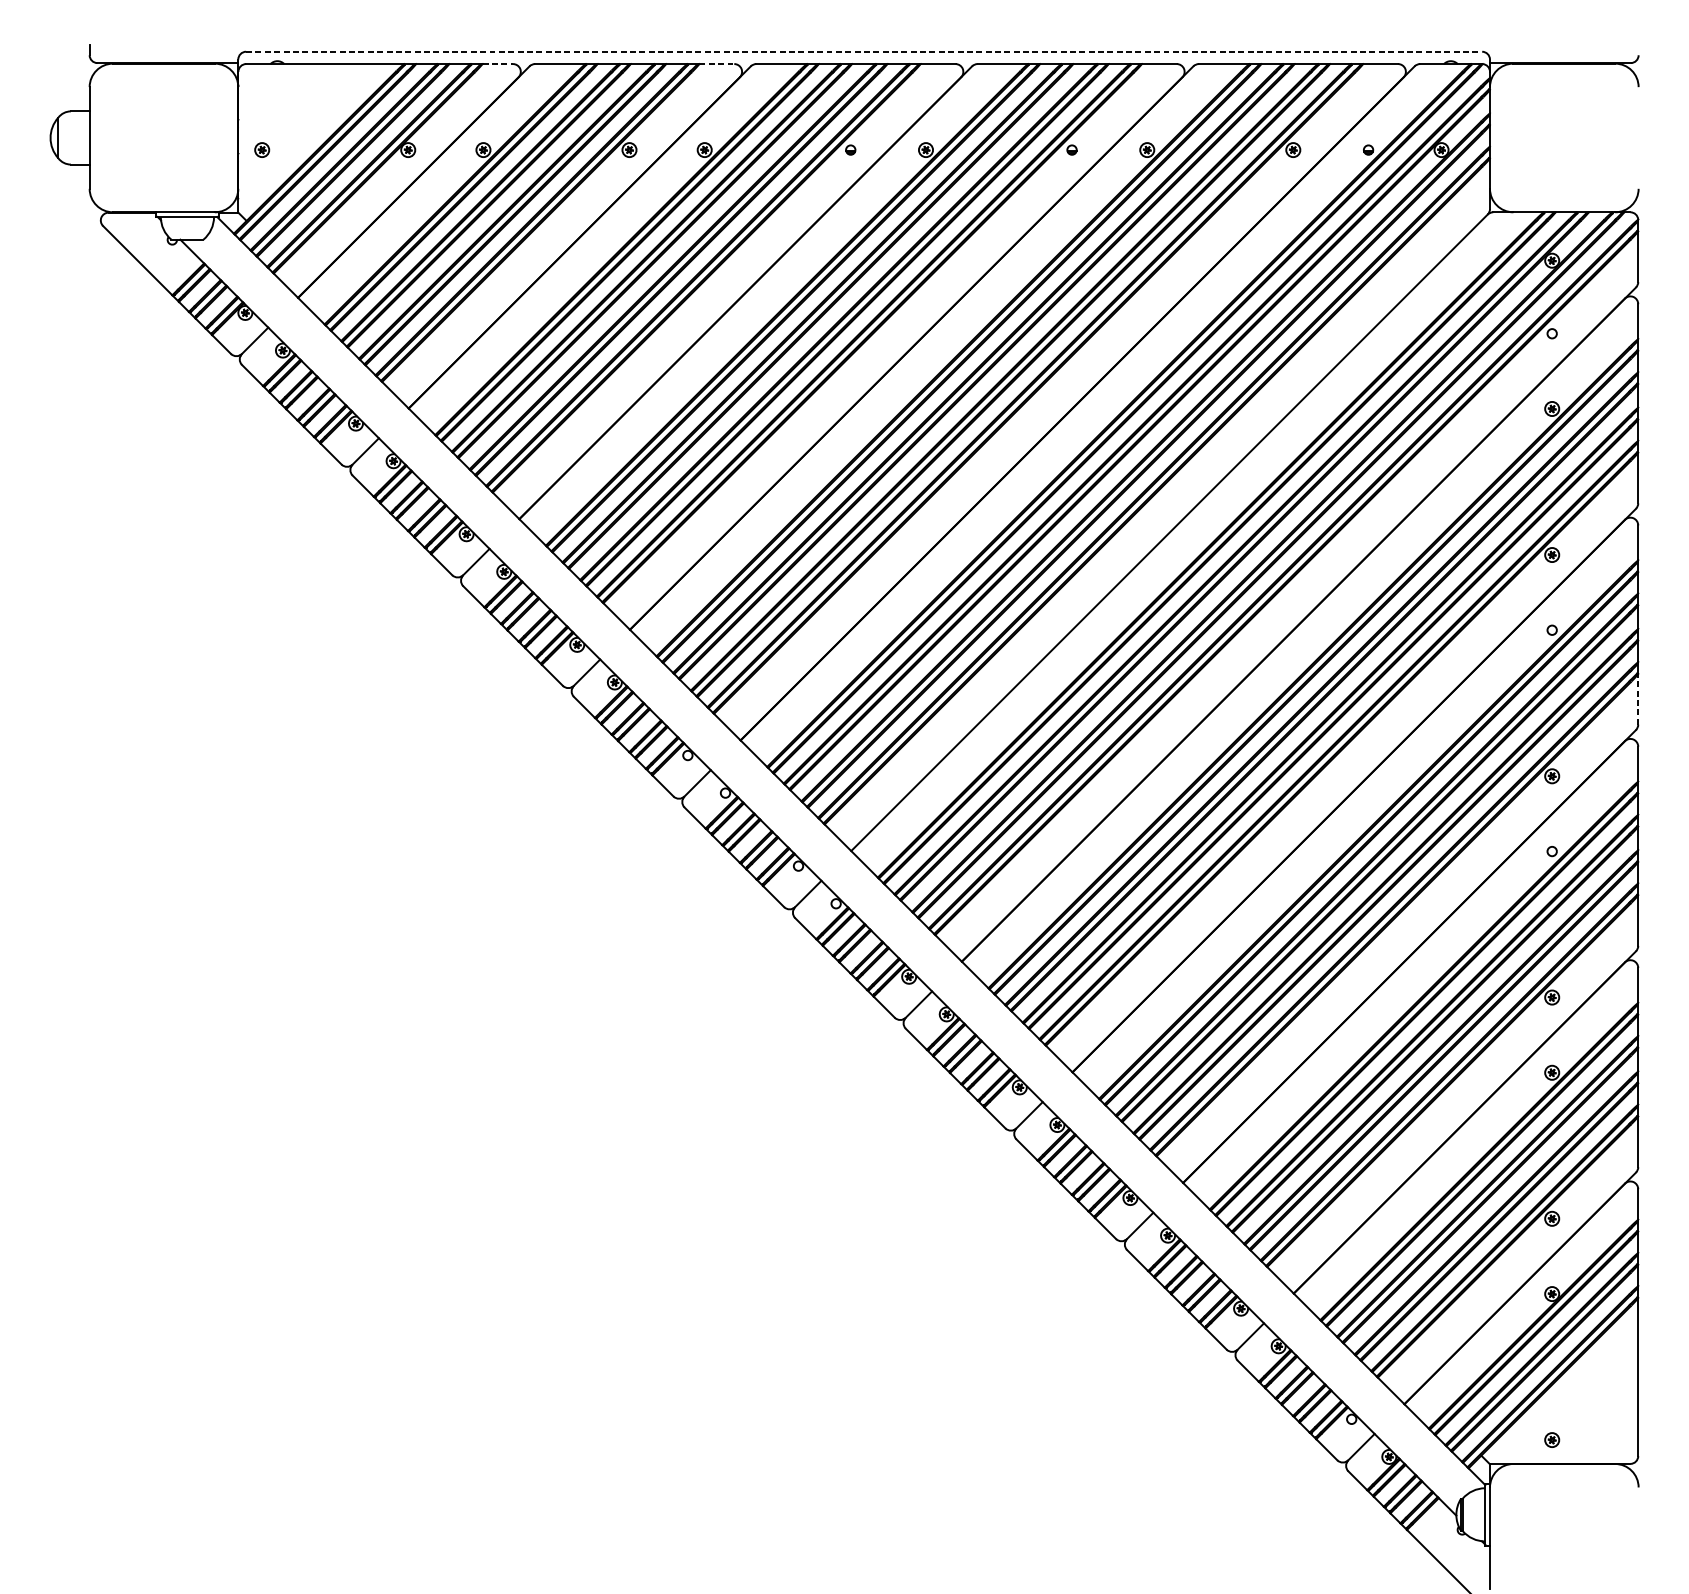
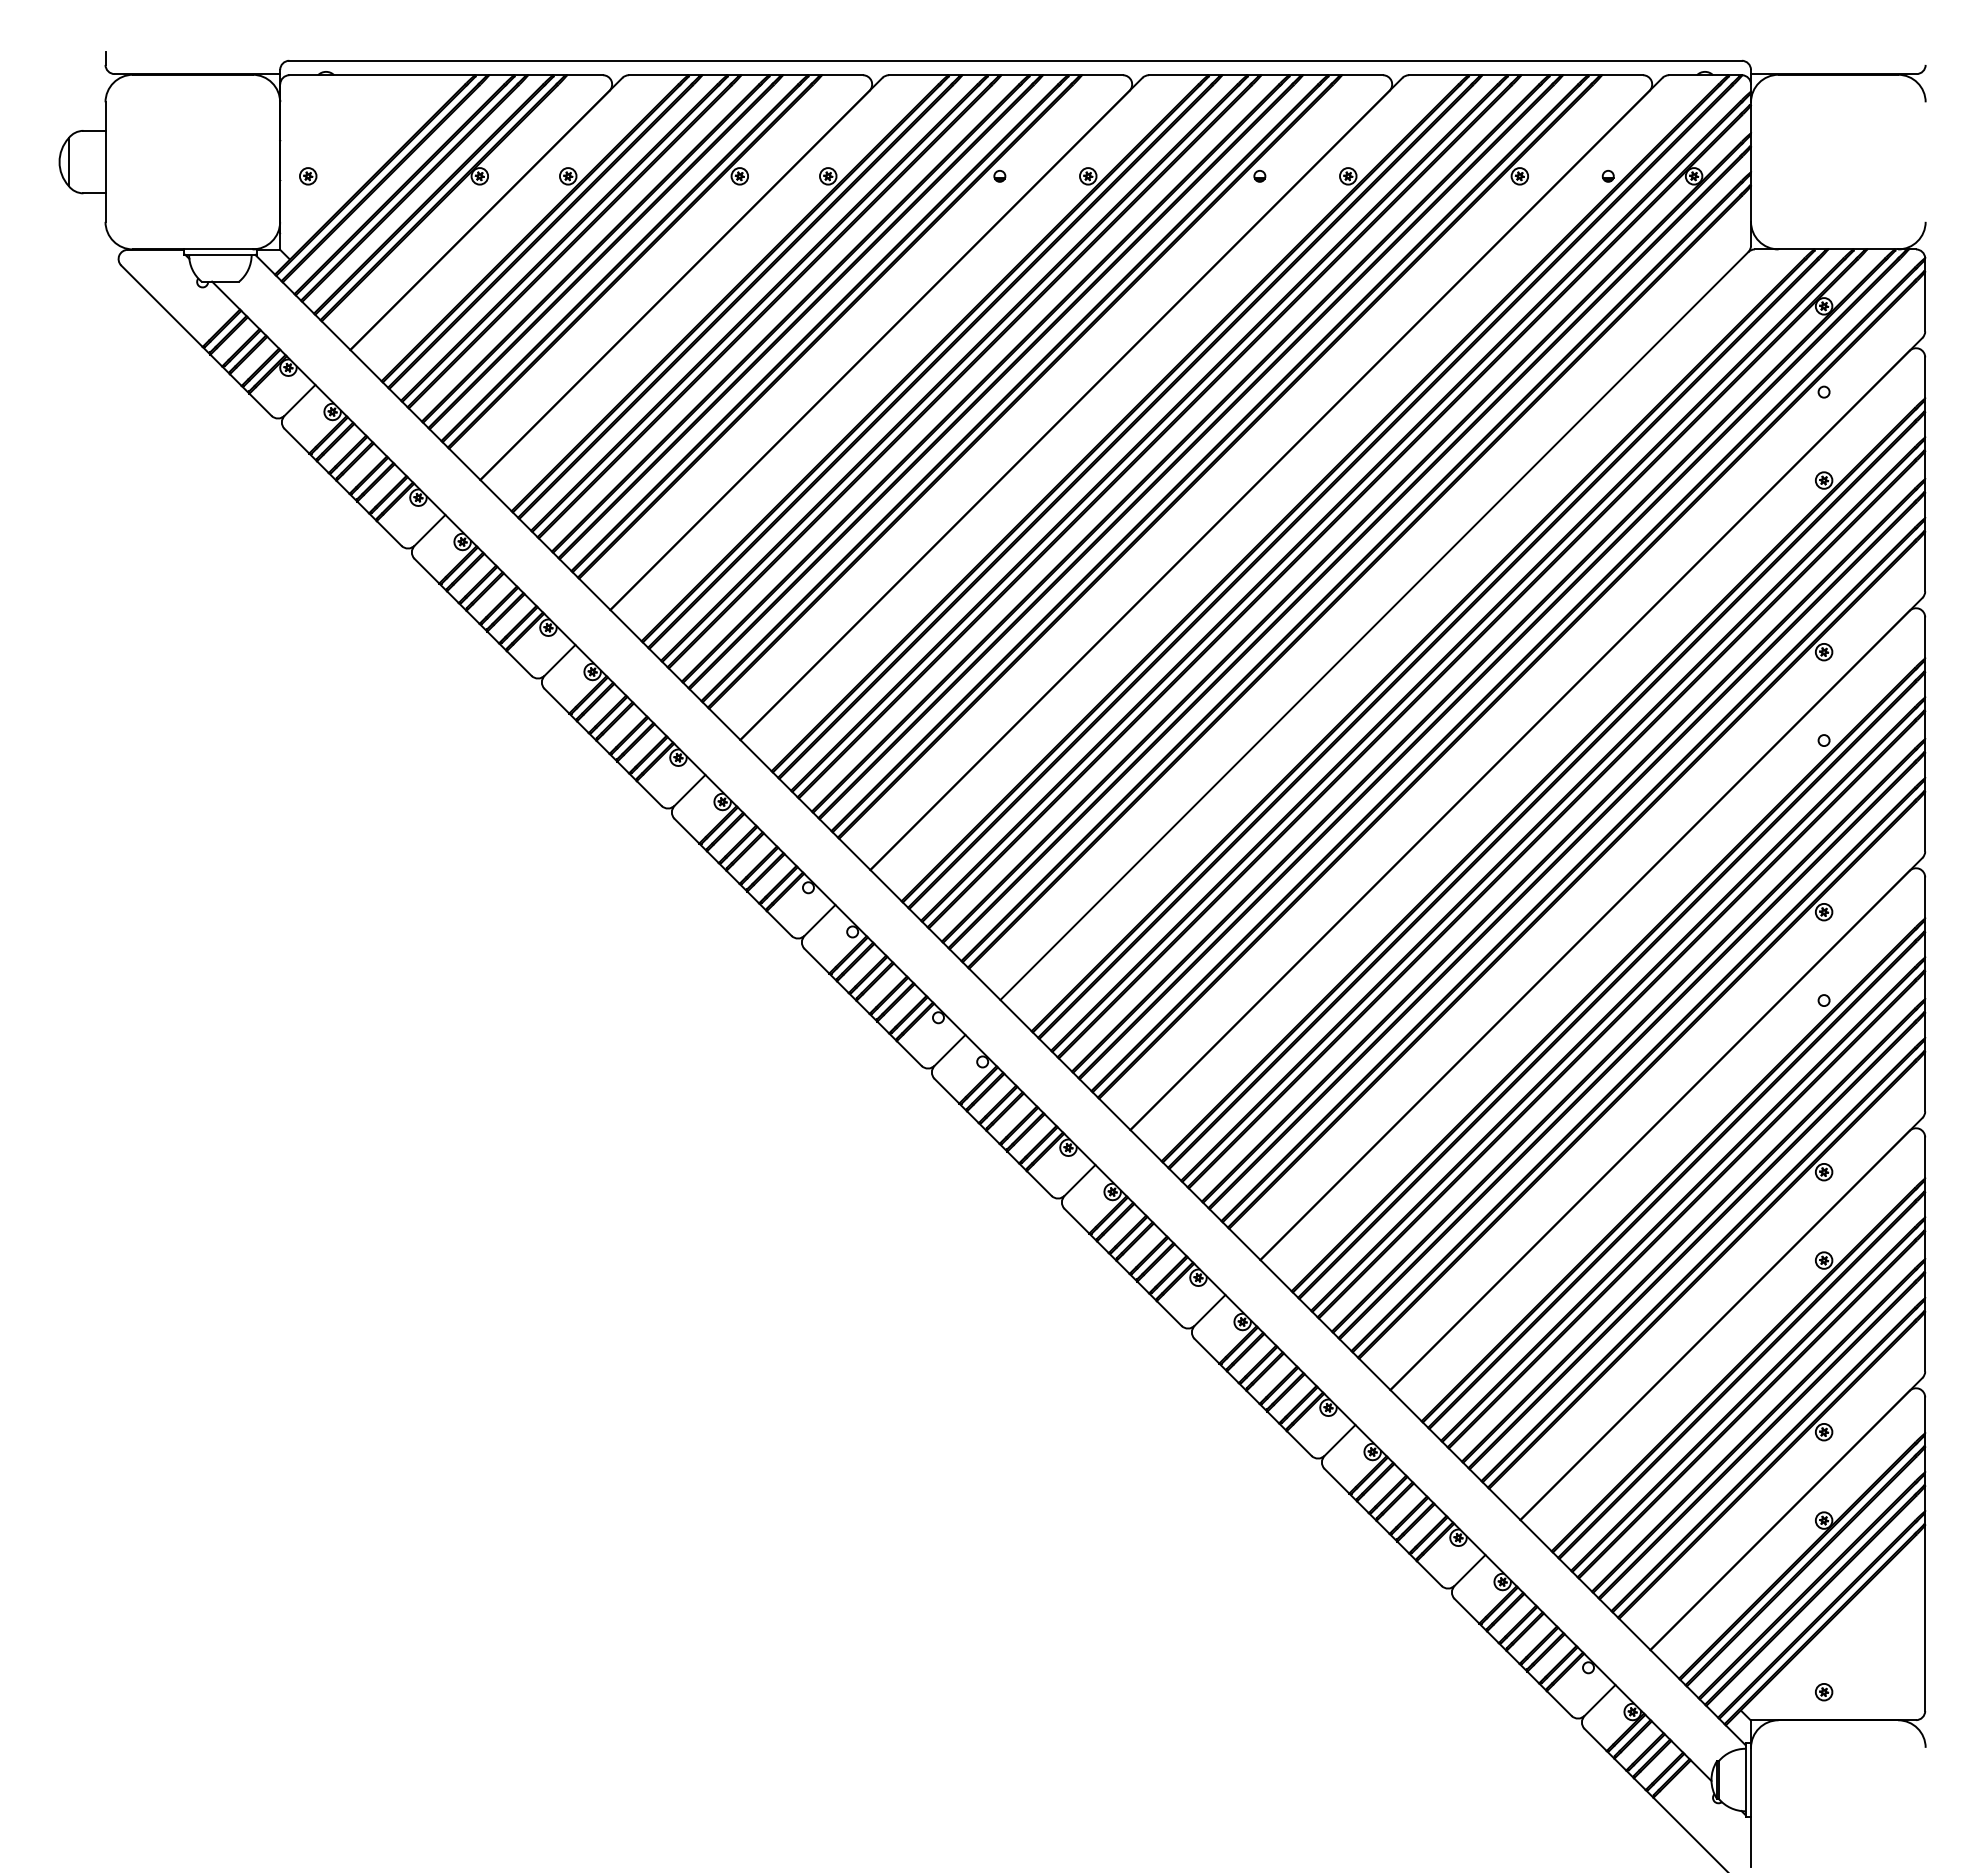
line: (864, 51) -> (1016, 60), dashed -> solid
line: (498, 64) -> (585, 75), dashed -> solid
line: (717, 64) -> (843, 75), dashed -> solid
line: (1638, 699) -> (1925, 821), dashed -> solid

